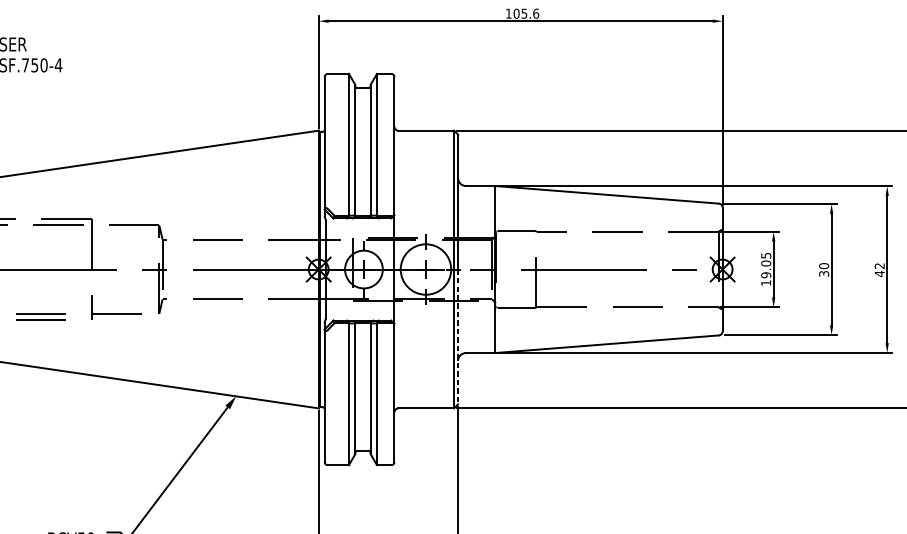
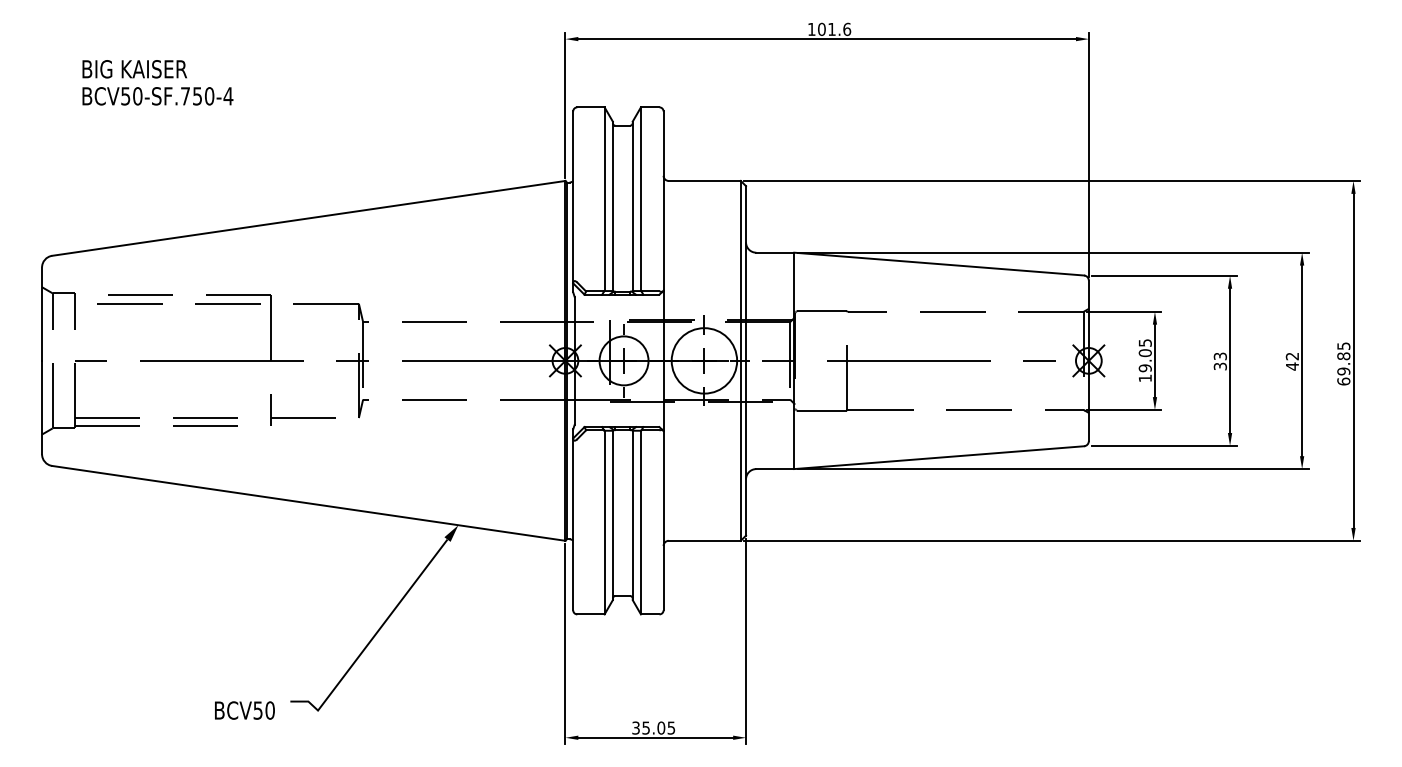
text: (524, 13) -> (831, 29), 105.6 -> 101.6
text: (823, 266) -> (1219, 356), 30 -> 33
line: (458, 337) -> (746, 448), dashed -> solid

